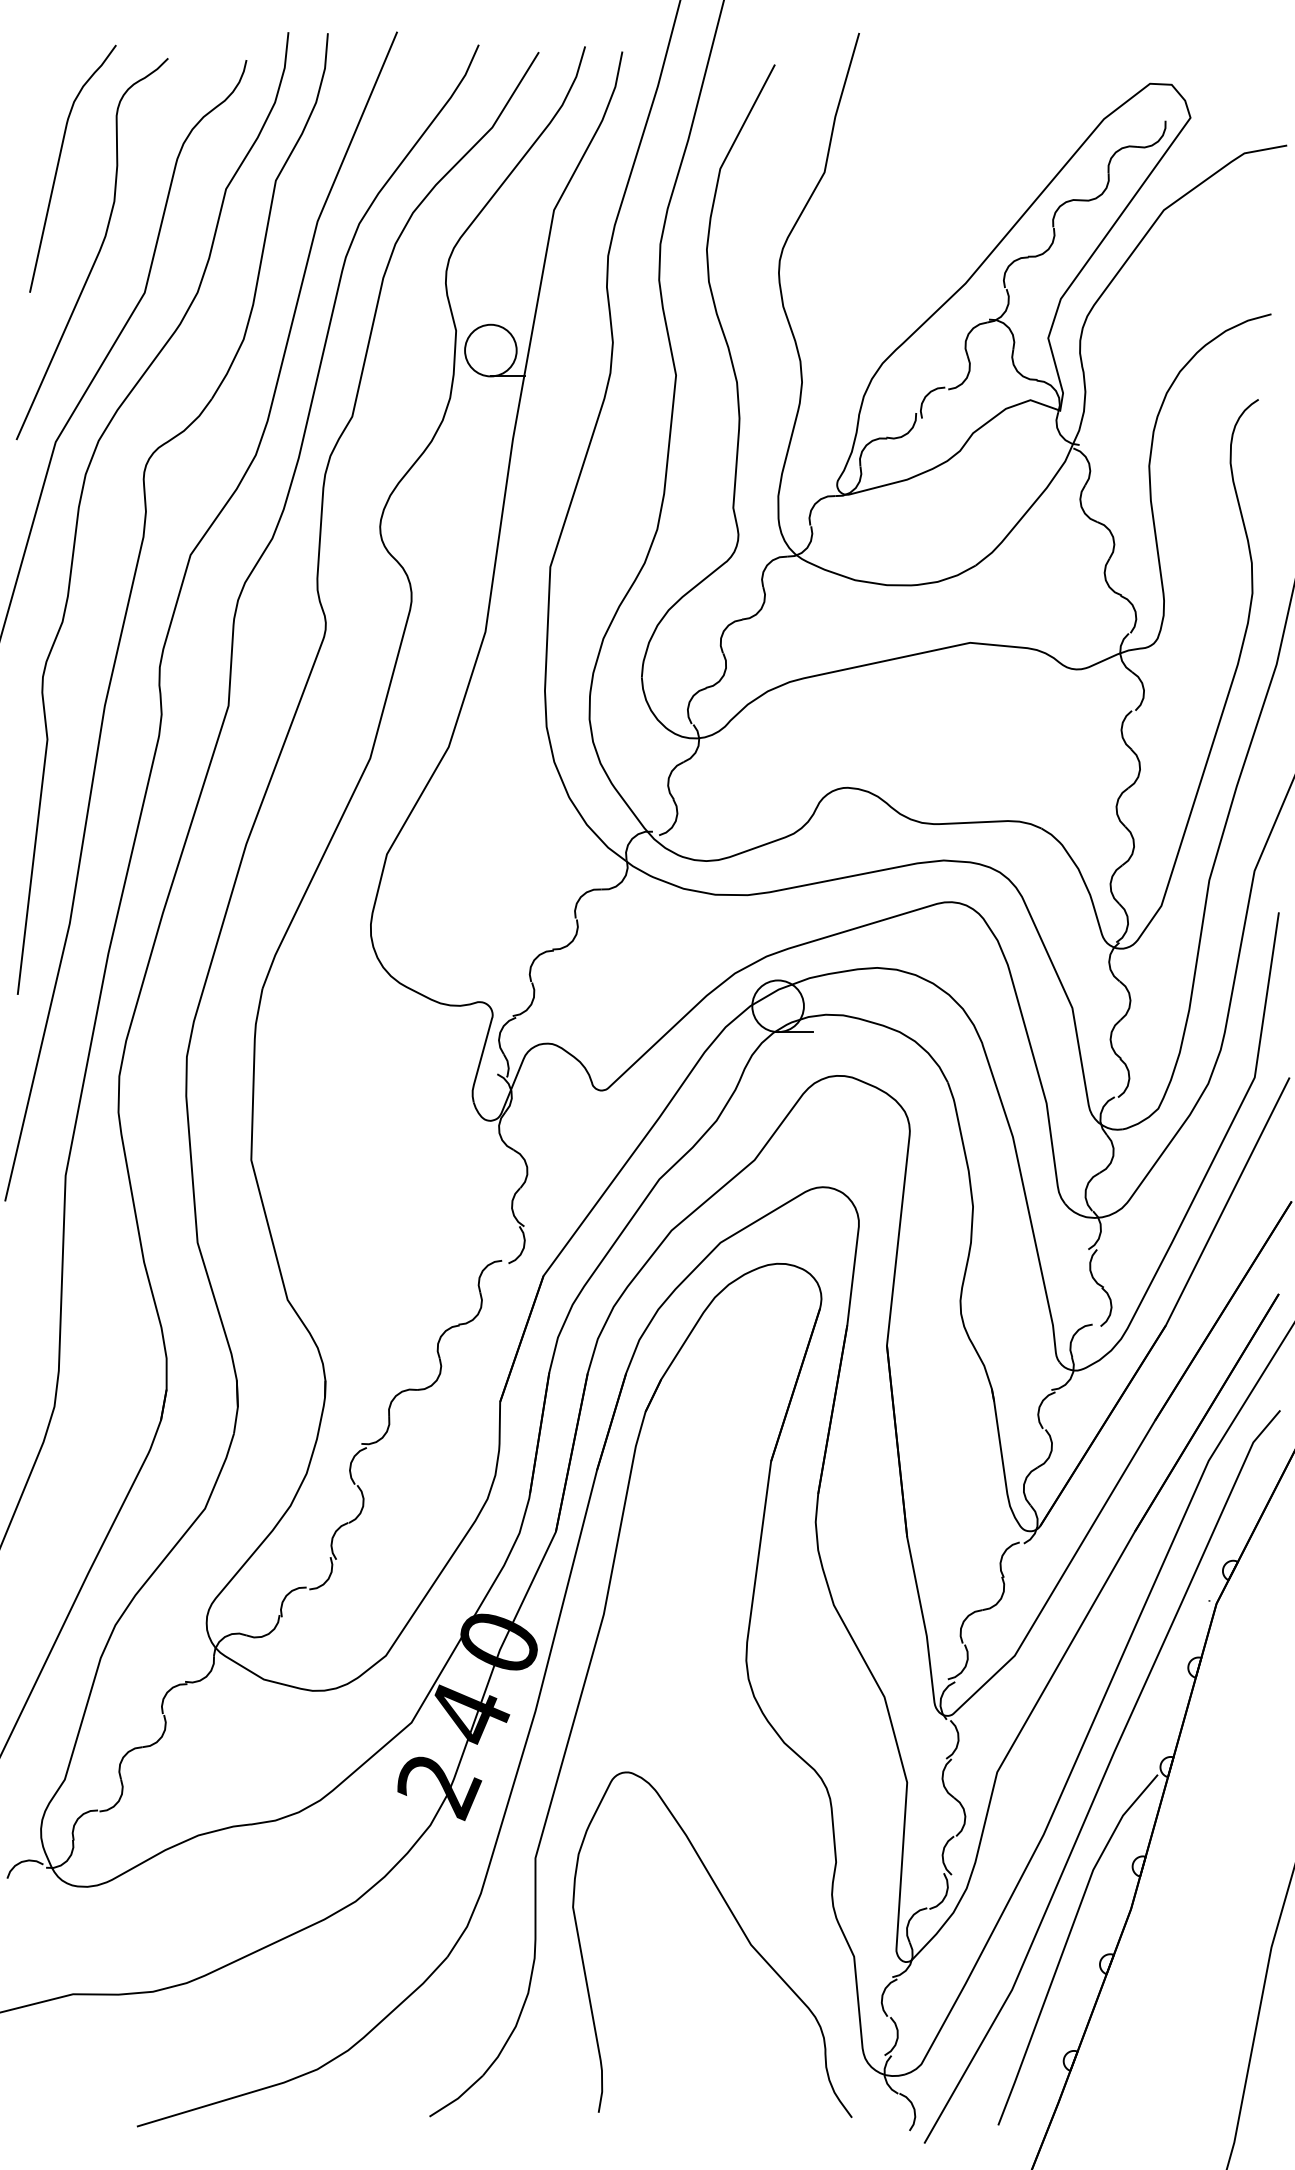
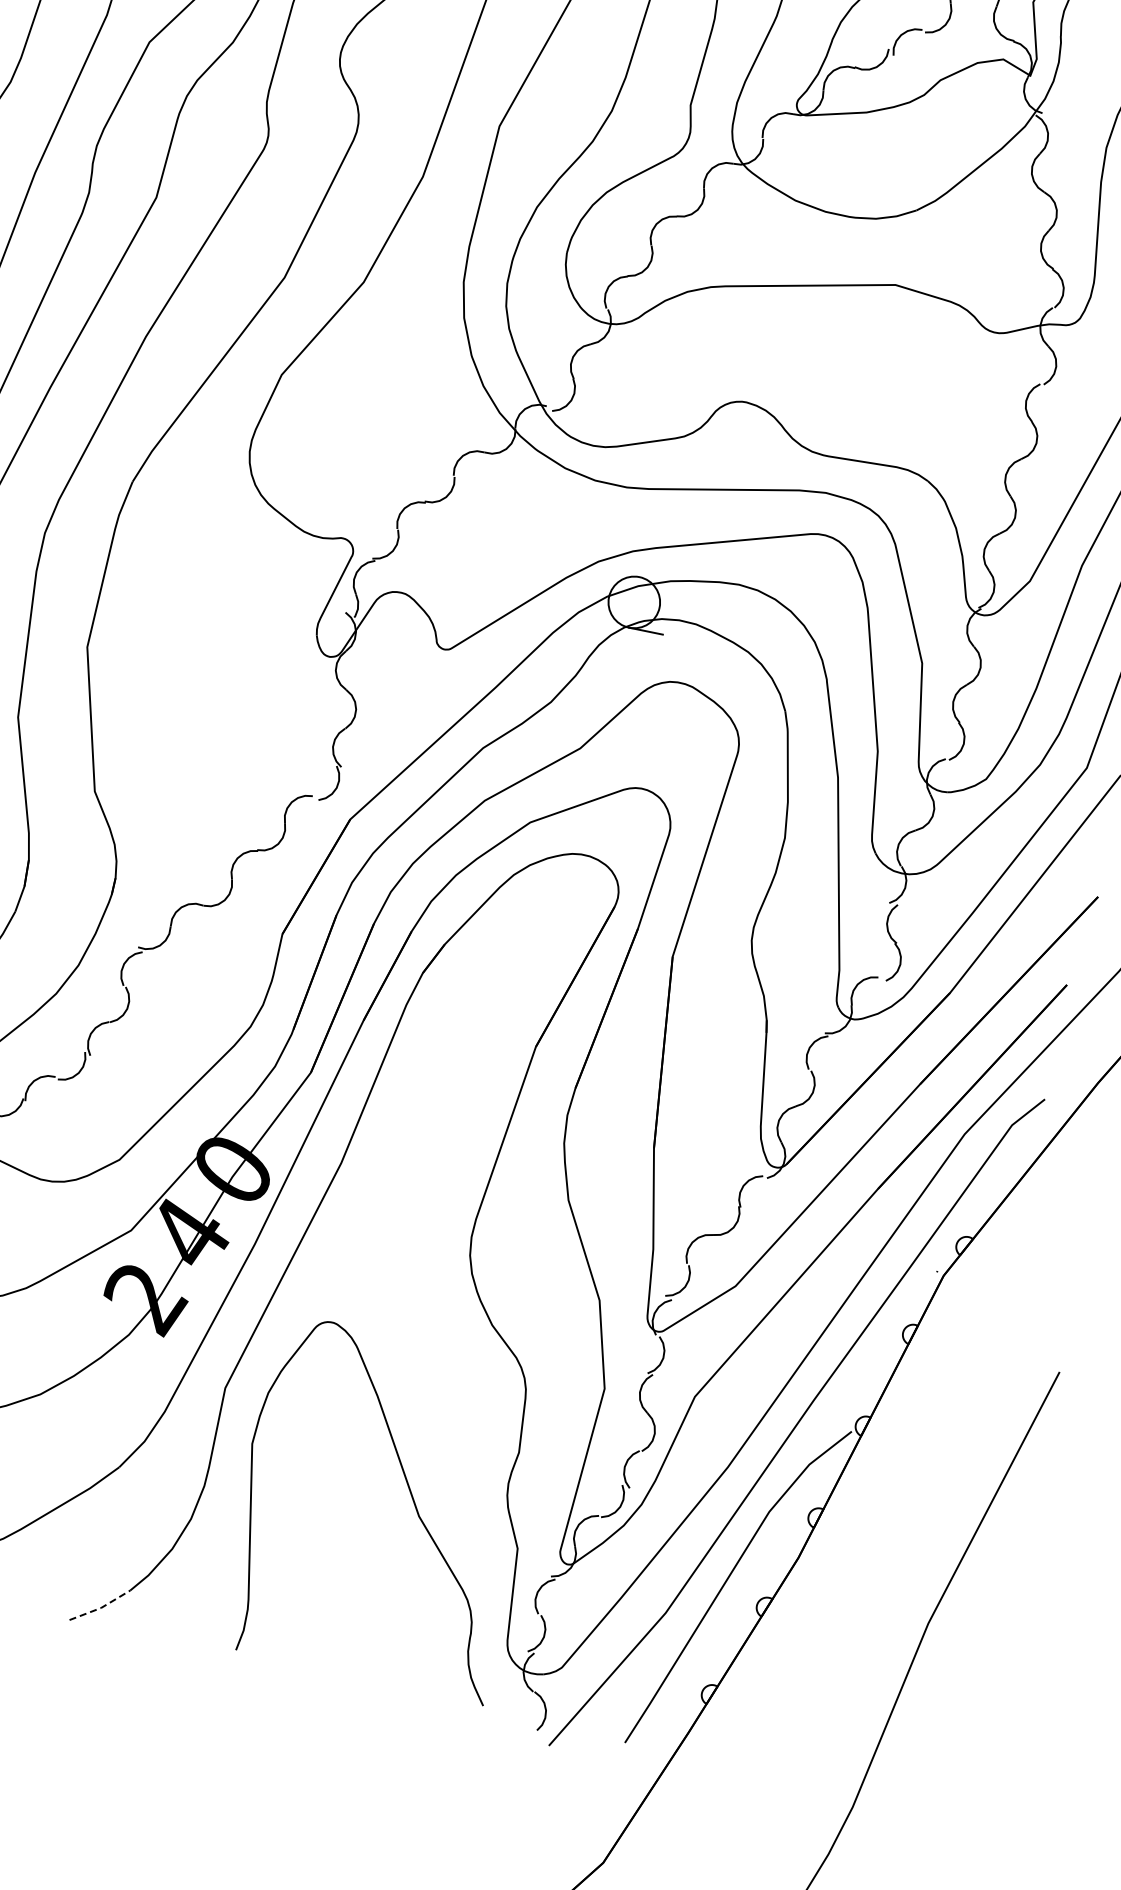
line: (458, 2098) -> (101, 1608), solid -> dashed

